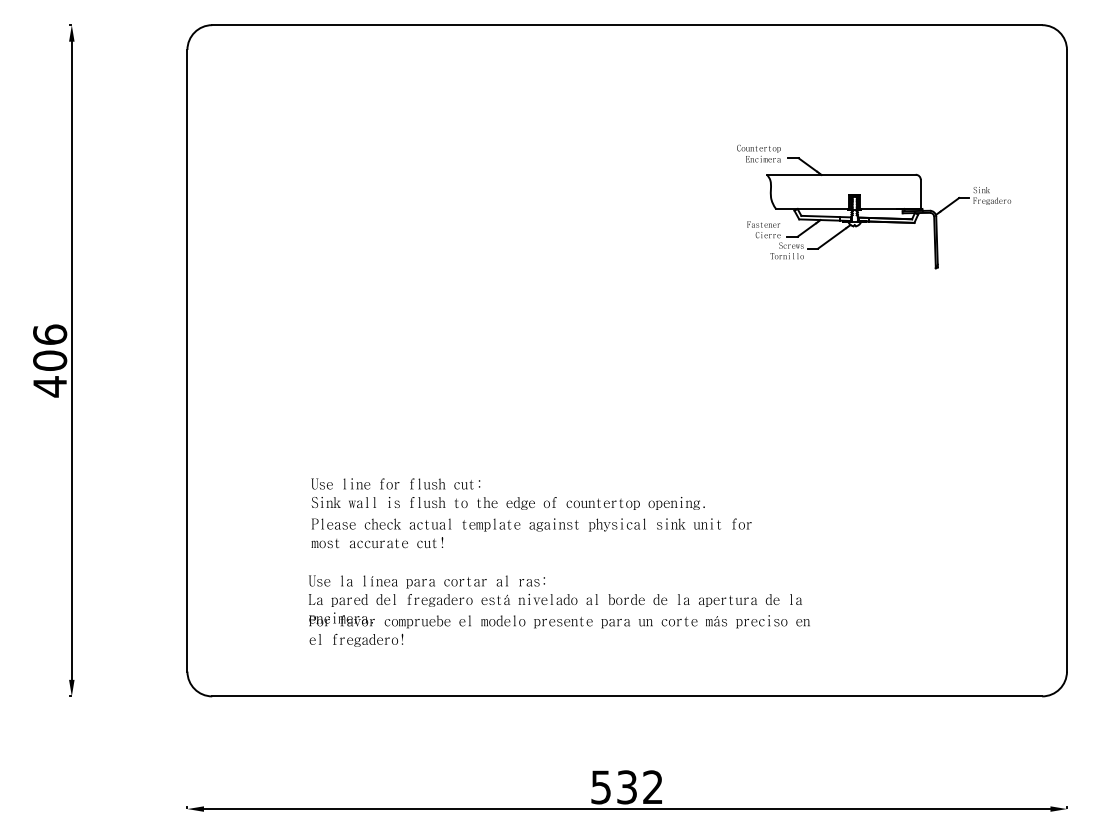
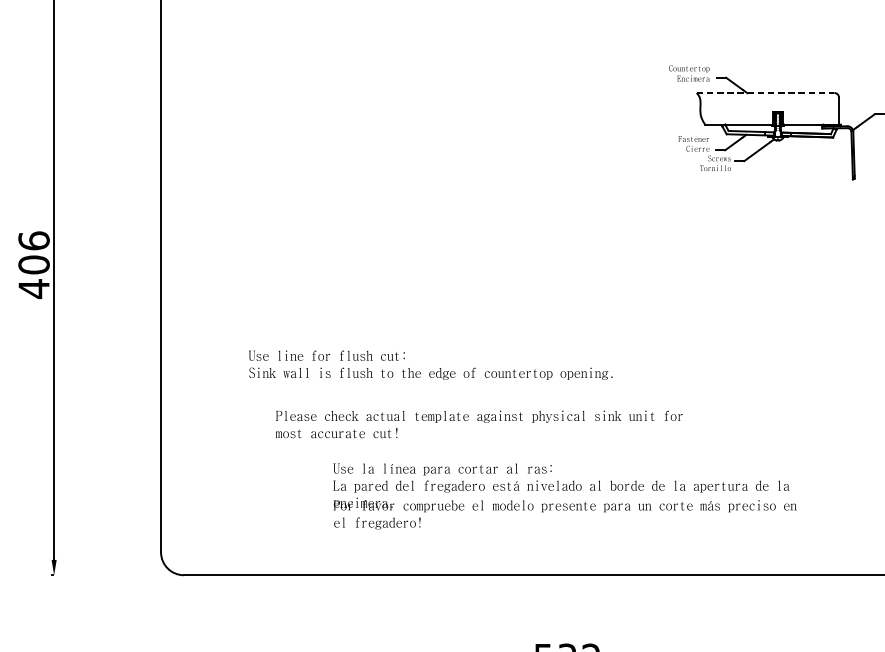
line: (841, 174) -> (765, 92), solid -> dashed
text: (507, 493) -> (430, 364), moved
text: (559, 610) -> (565, 495), moved

